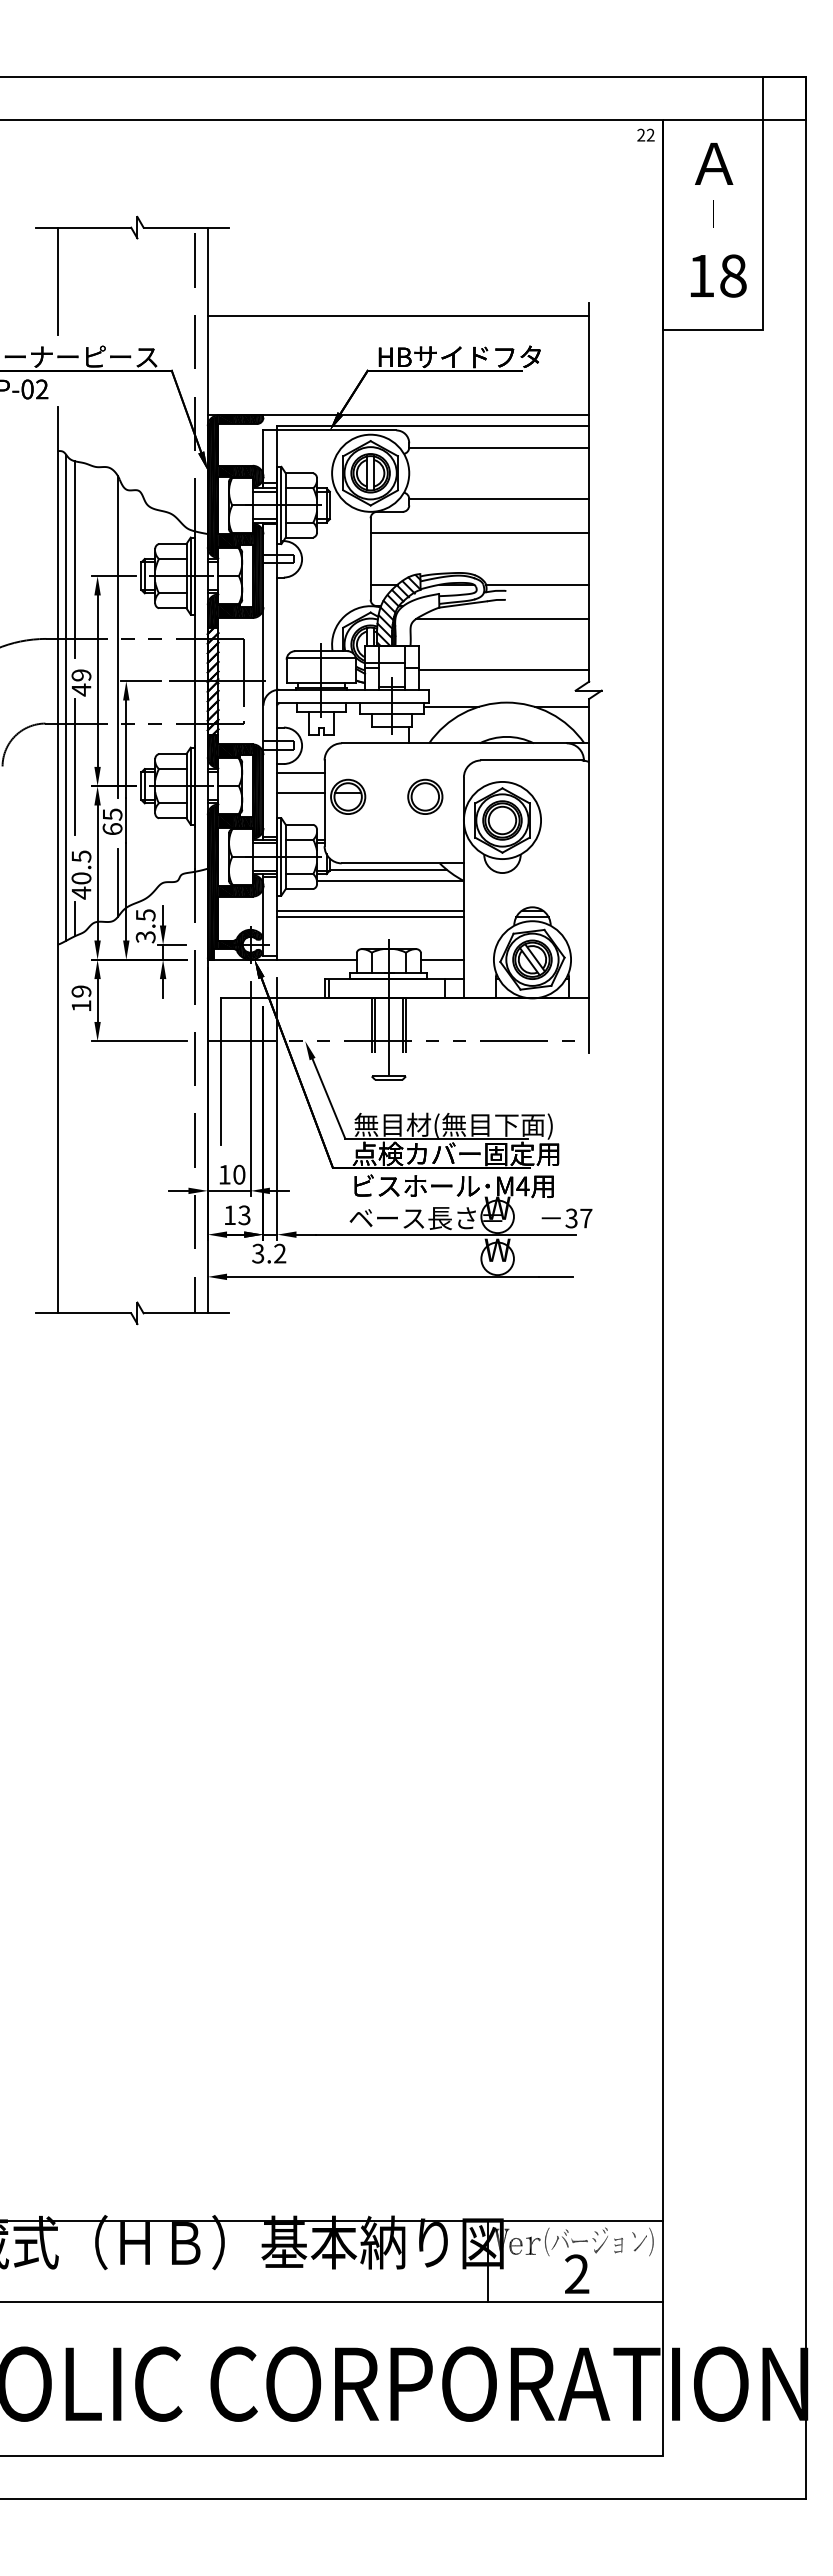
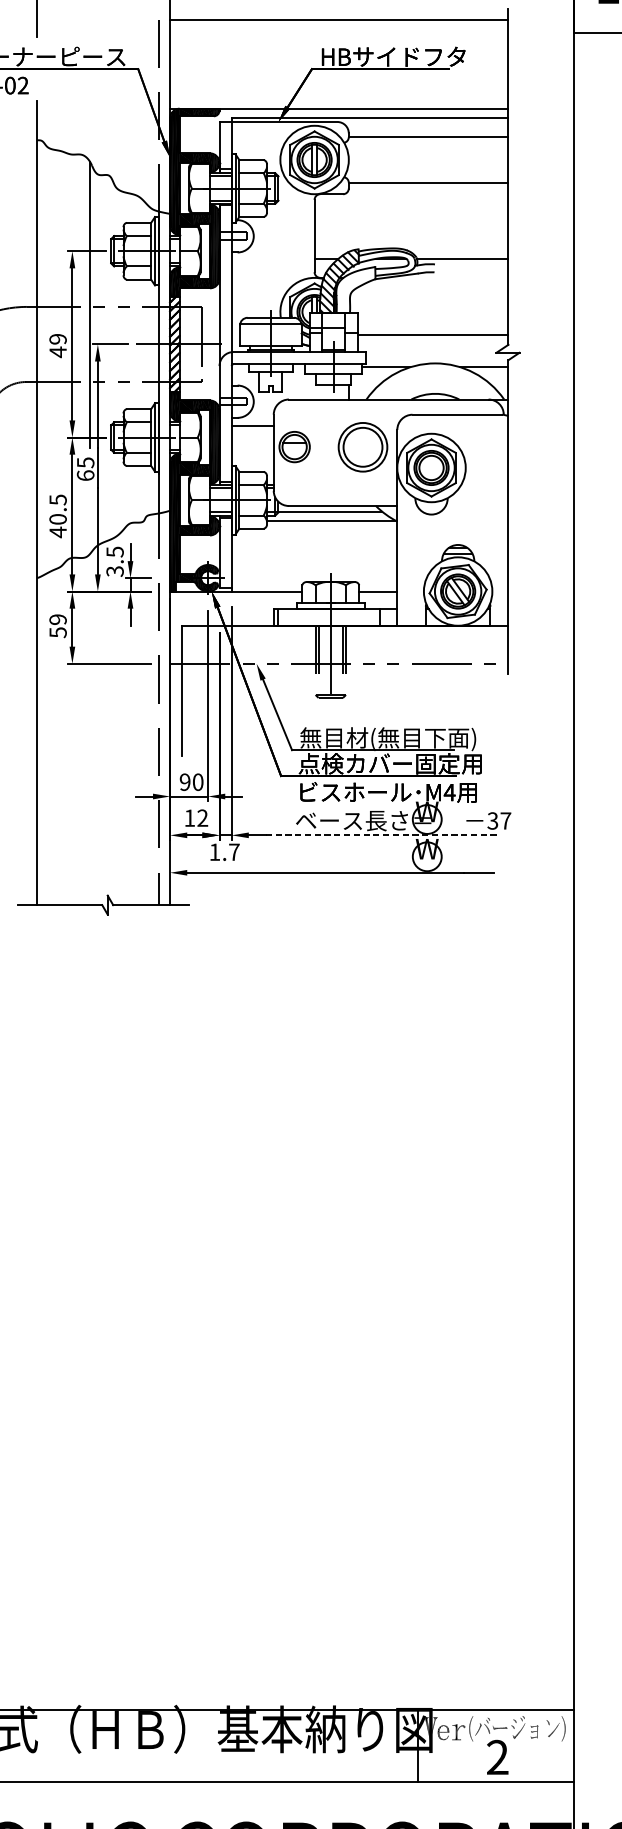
line: (479, 533) -> (411, 213), removed
line: (74, 559) -> (51, 236), removed
line: (502, 619) -> (431, 289), removed
line: (66, 697) -> (44, 358), removed
line: (74, 766) -> (51, 420), removed
line: (300, 792) -> (252, 443), removed
part: (425, 796) -> (363, 446), size x1.6
line: (117, 882) -> (90, 522), removed
line: (370, 910) -> (314, 547), removed
line: (370, 916) -> (314, 553), removed
line: (74, 919) -> (51, 555), removed
text: (81, 1006) -> (58, 632), 19 -> 59
text: (224, 1174) -> (184, 781), 10 -> 90
text: (244, 1215) -> (202, 818), 13 -> 12
line: (446, 1234) -> (381, 835), solid -> dashed
text: (269, 1253) -> (224, 852), 3.2 -> 1.7

